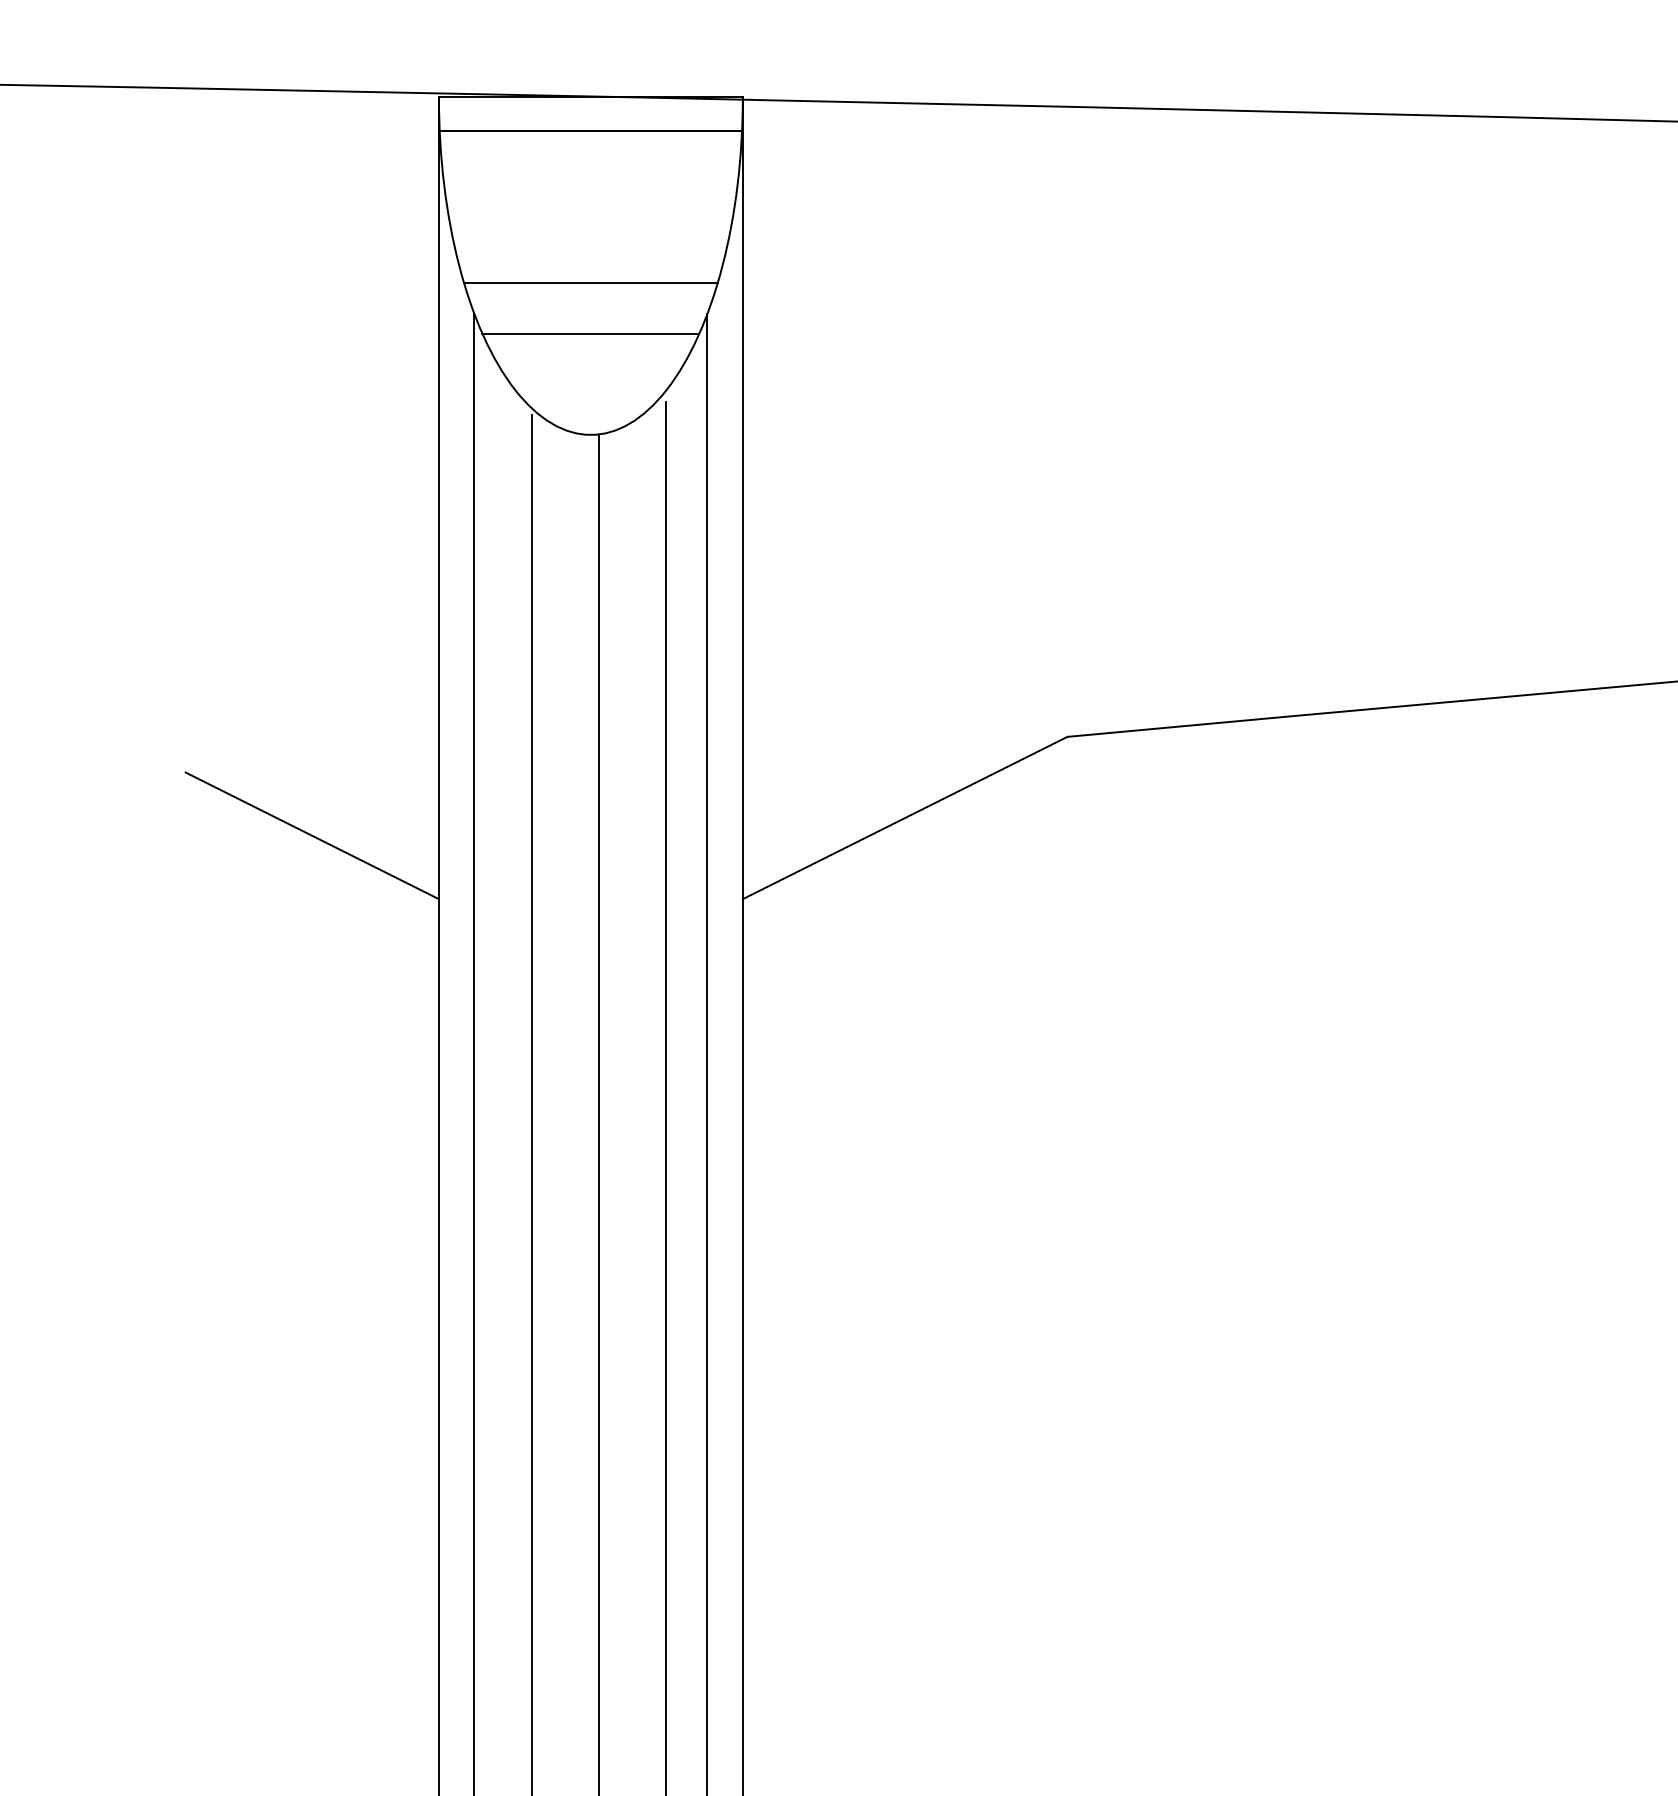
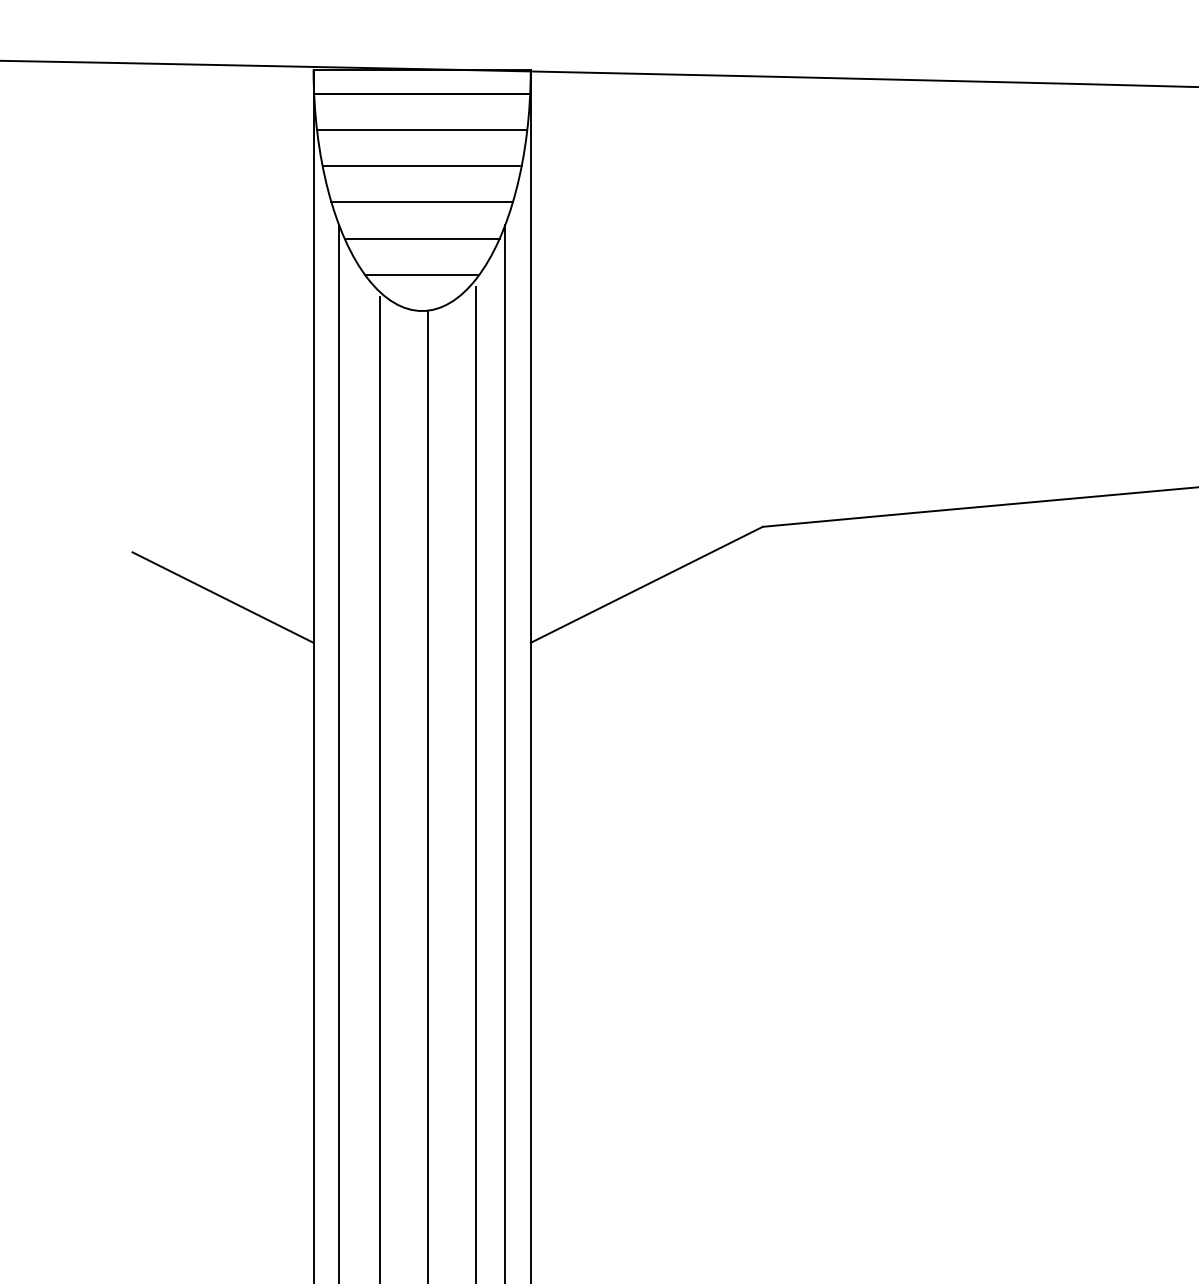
line: (590, 181) -> (421, 129), added
line: (590, 232) -> (421, 166), added
line: (590, 384) -> (421, 275), added

